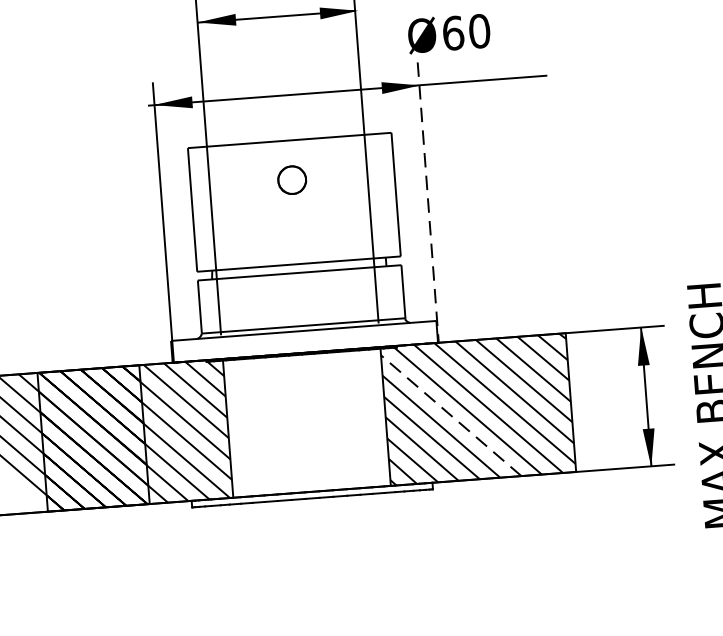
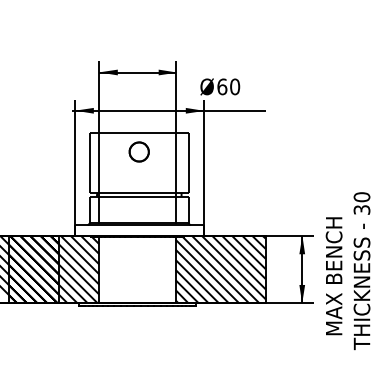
part: (290, 179) -> (138, 151), size x1.43
line: (429, 204) -> (204, 168), dashed -> solid
line: (451, 415) -> (207, 271), dashed -> solid

